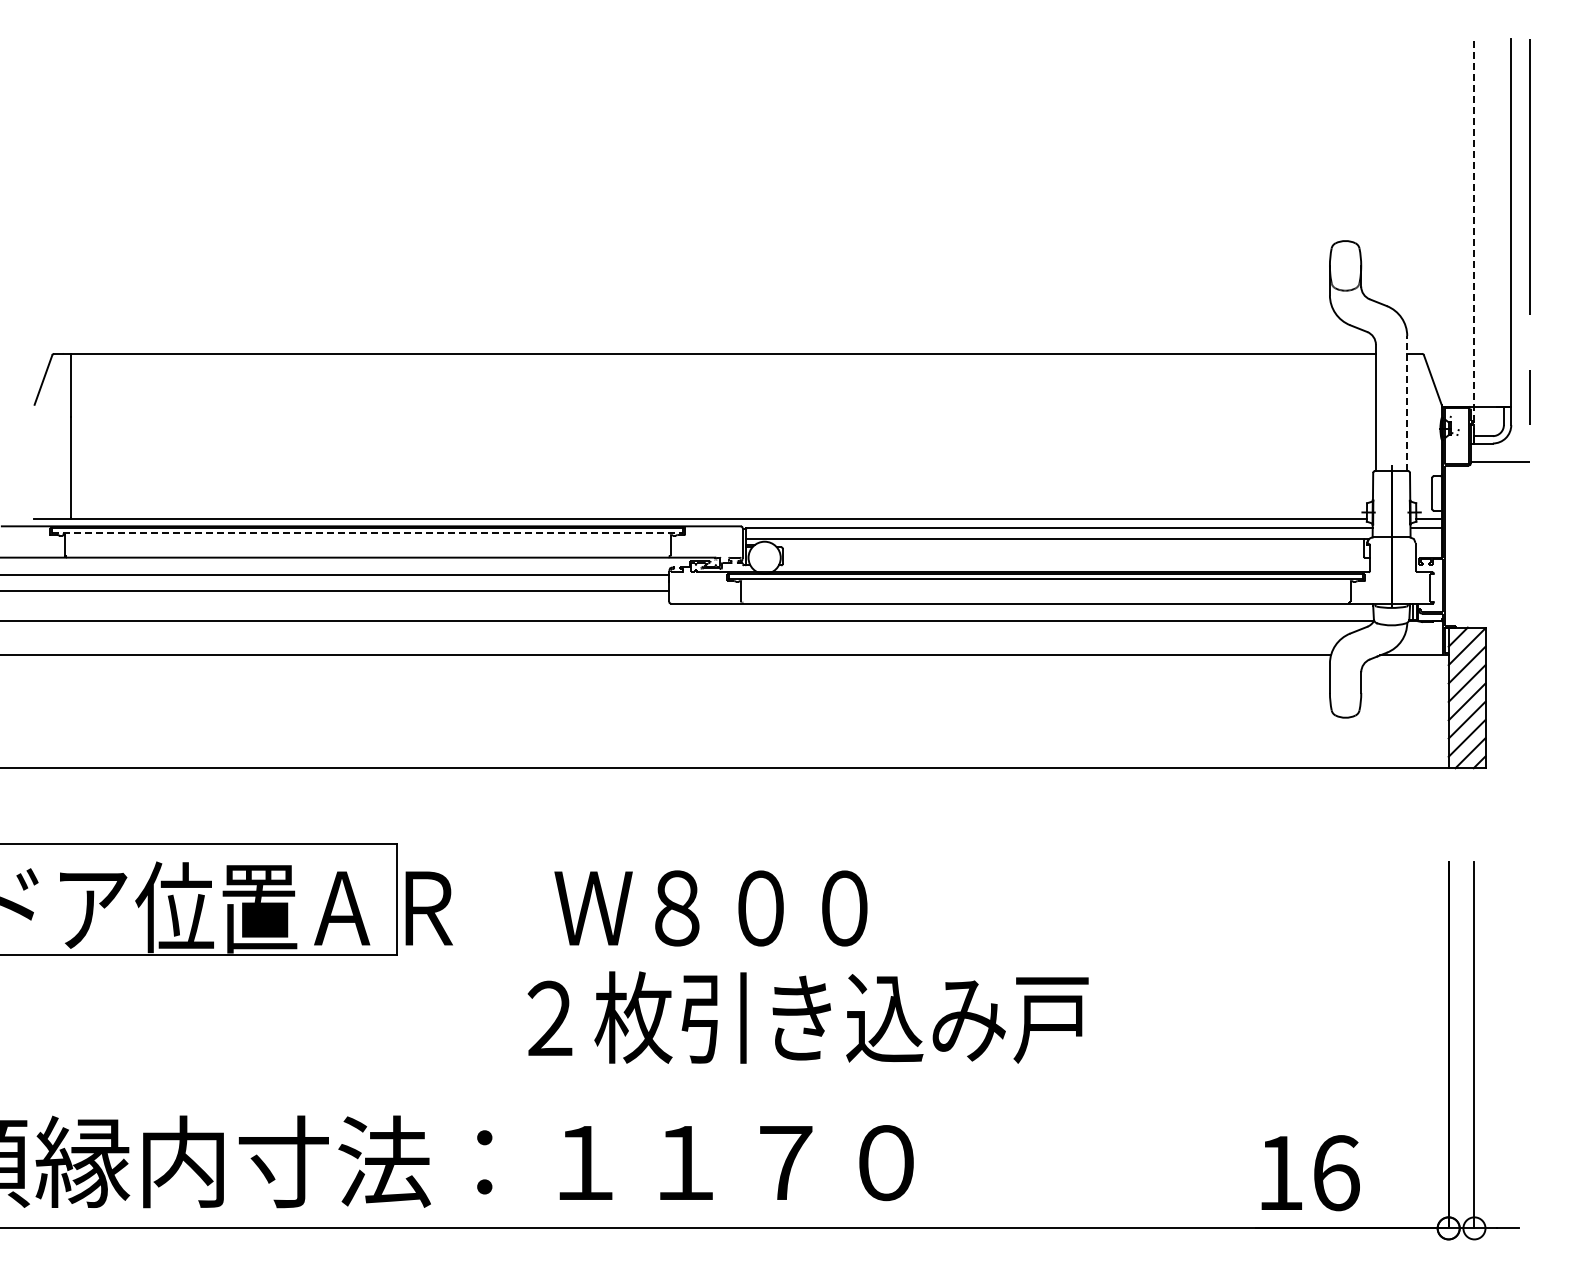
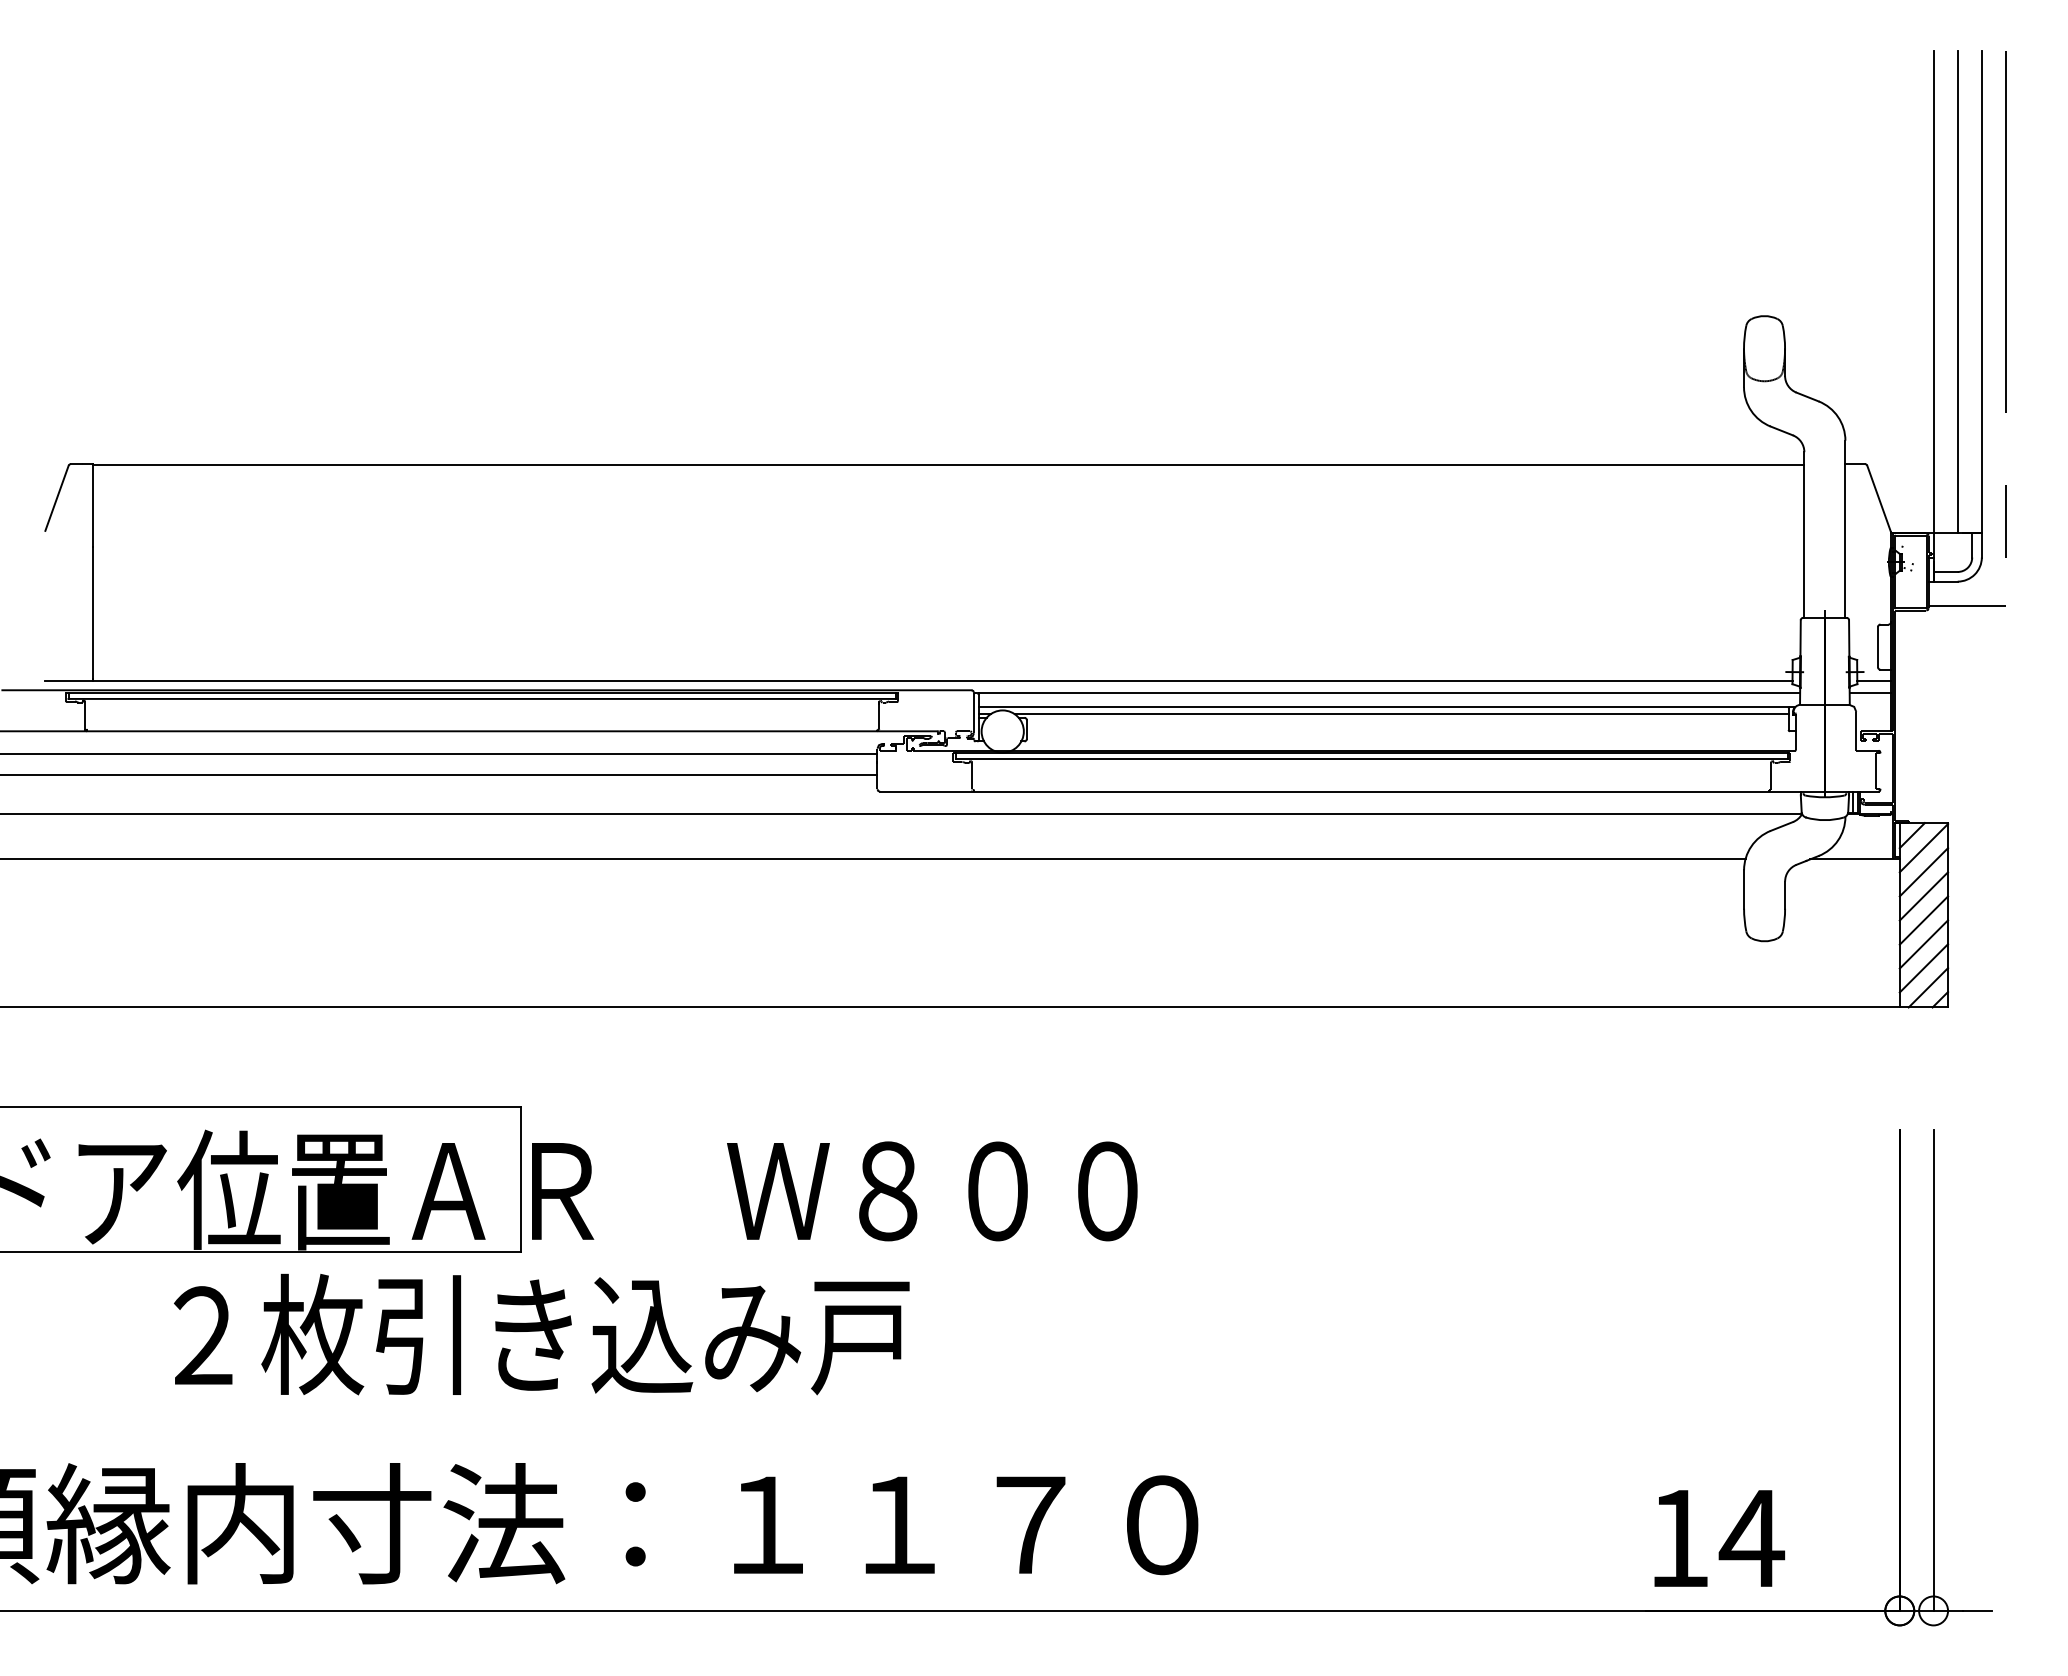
line: (1492, 222) -> (1957, 291), added
line: (1474, 240) -> (1933, 315), dashed -> solid
line: (1407, 403) -> (1845, 529), dashed -> solid
line: (368, 532) -> (483, 698), dashed -> solid
line: (1068, 544) -> (1401, 714), added
text: (807, 1017) -> (540, 1334), moved
text: (1335, 1173) -> (1751, 1538), 16 -> 14

